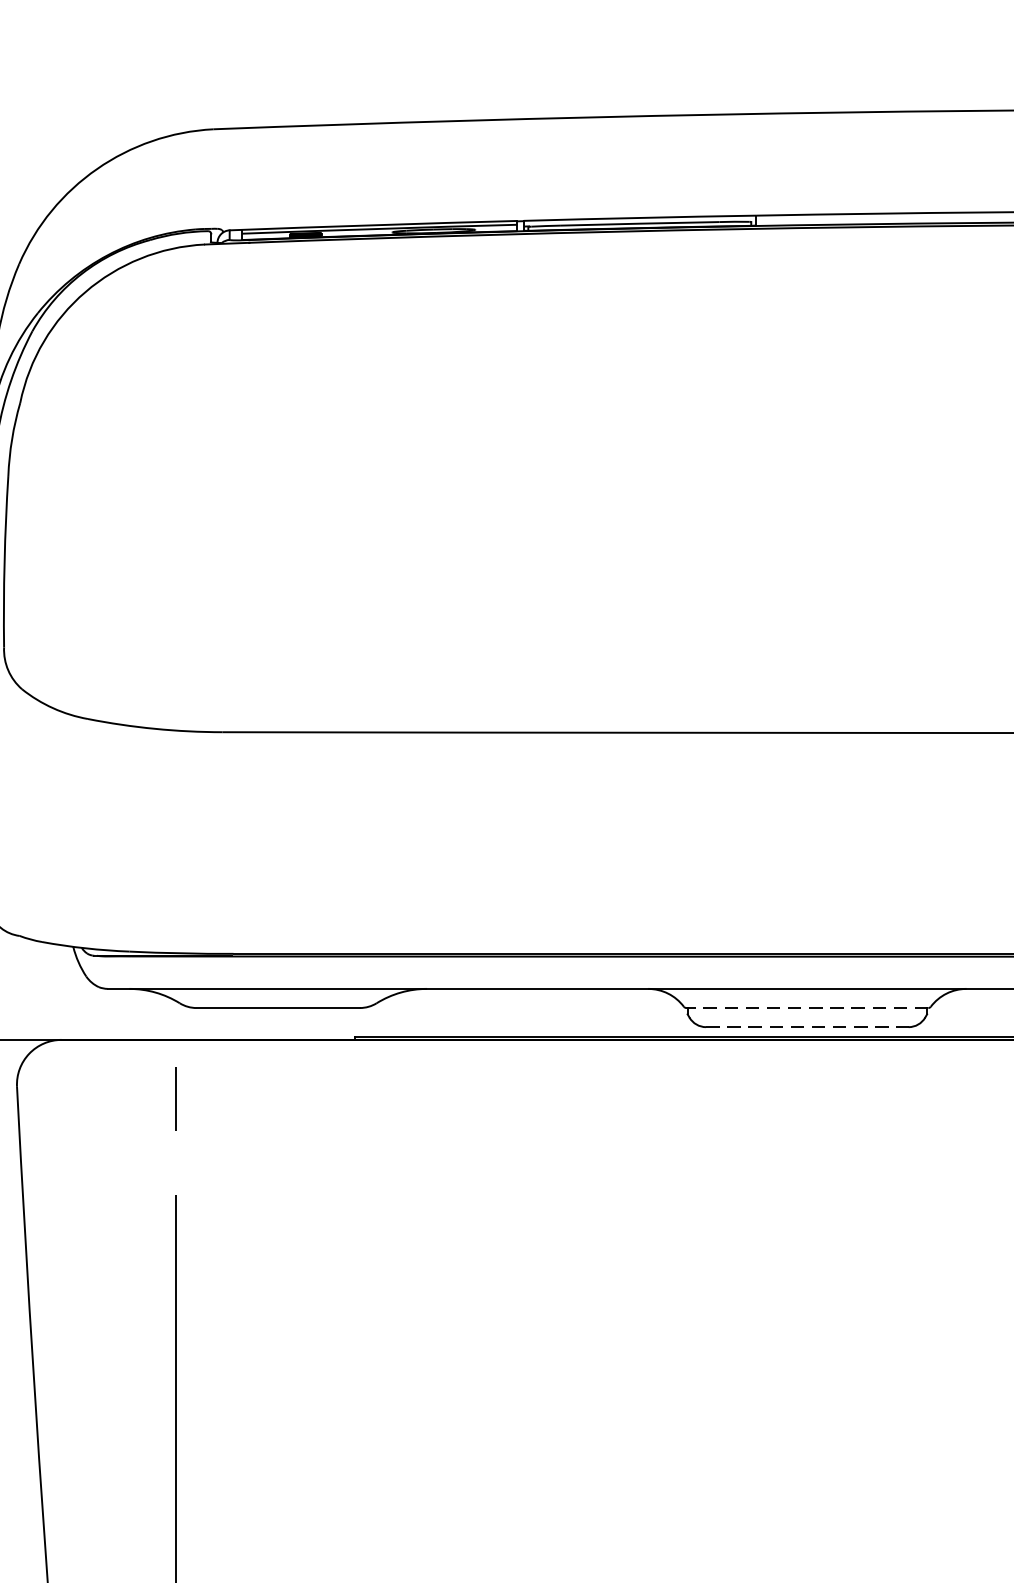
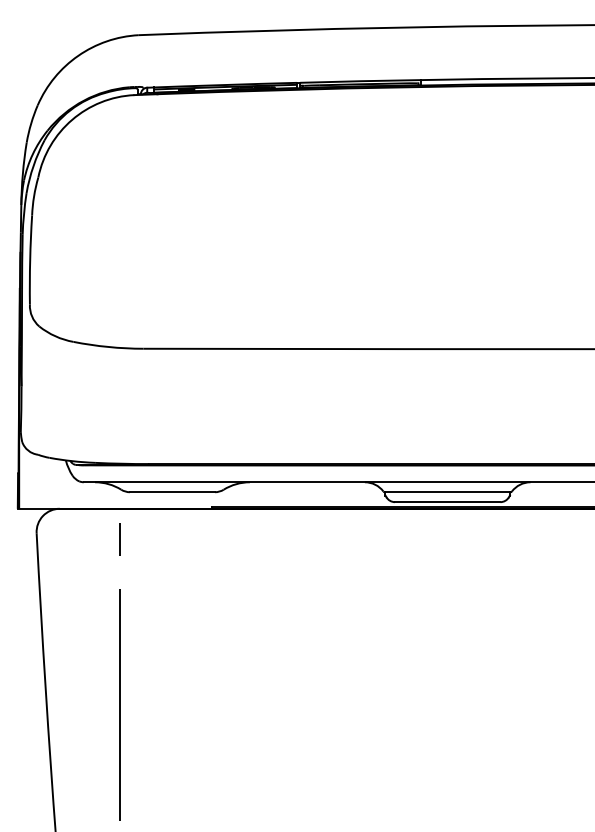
line: (806, 1008) -> (447, 492), dashed -> solid
line: (806, 1027) -> (447, 502), dashed -> solid

